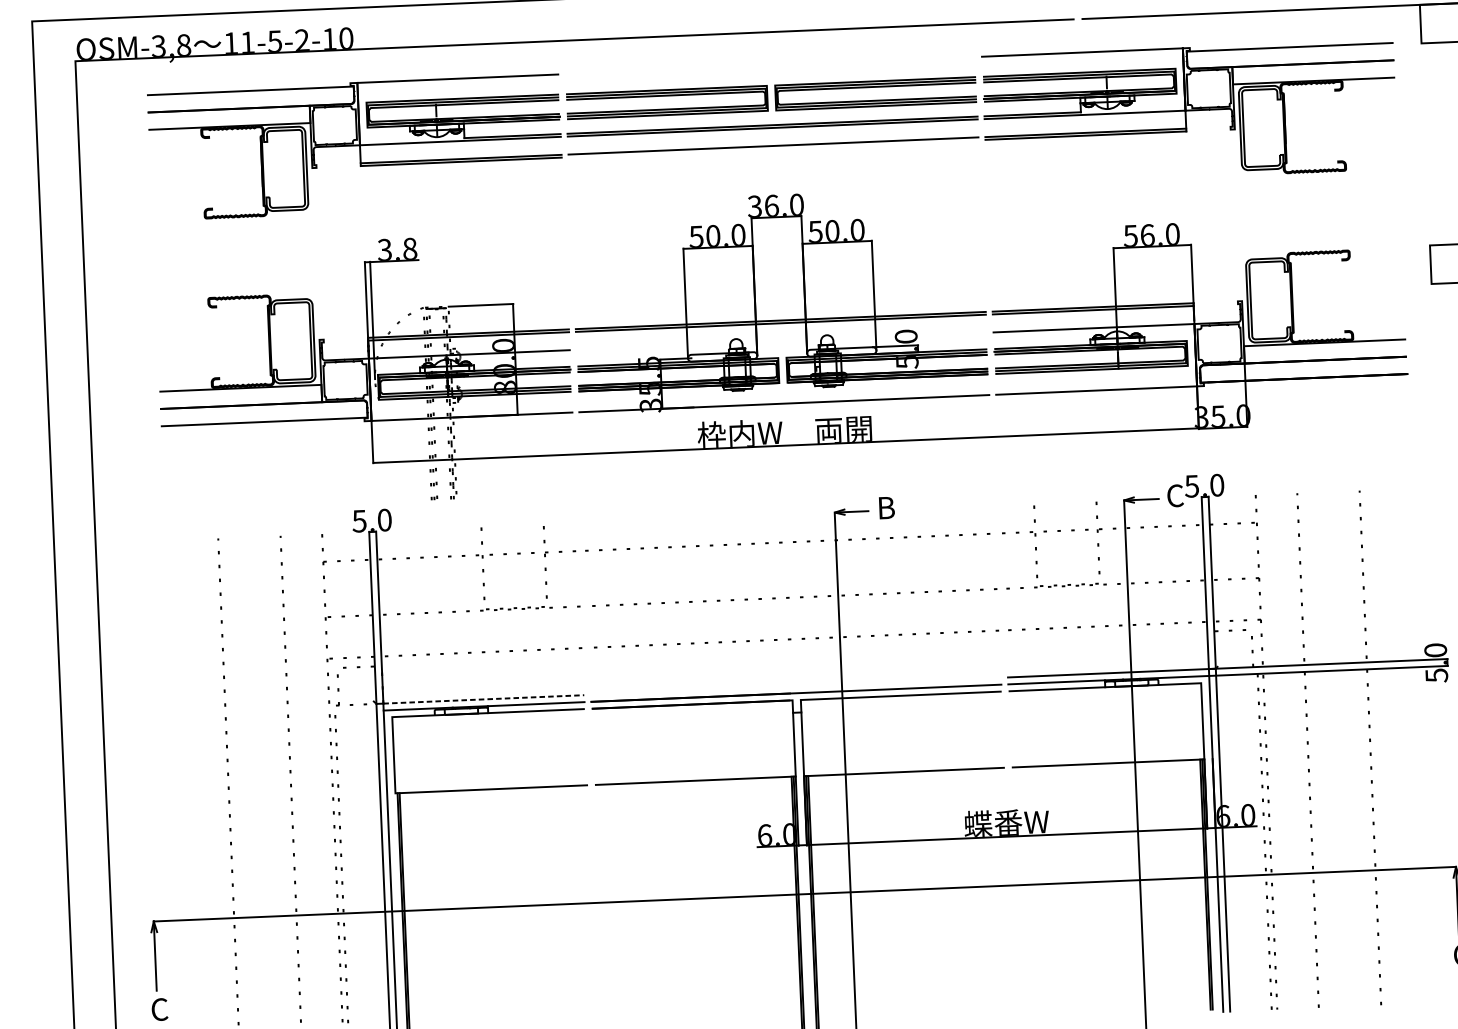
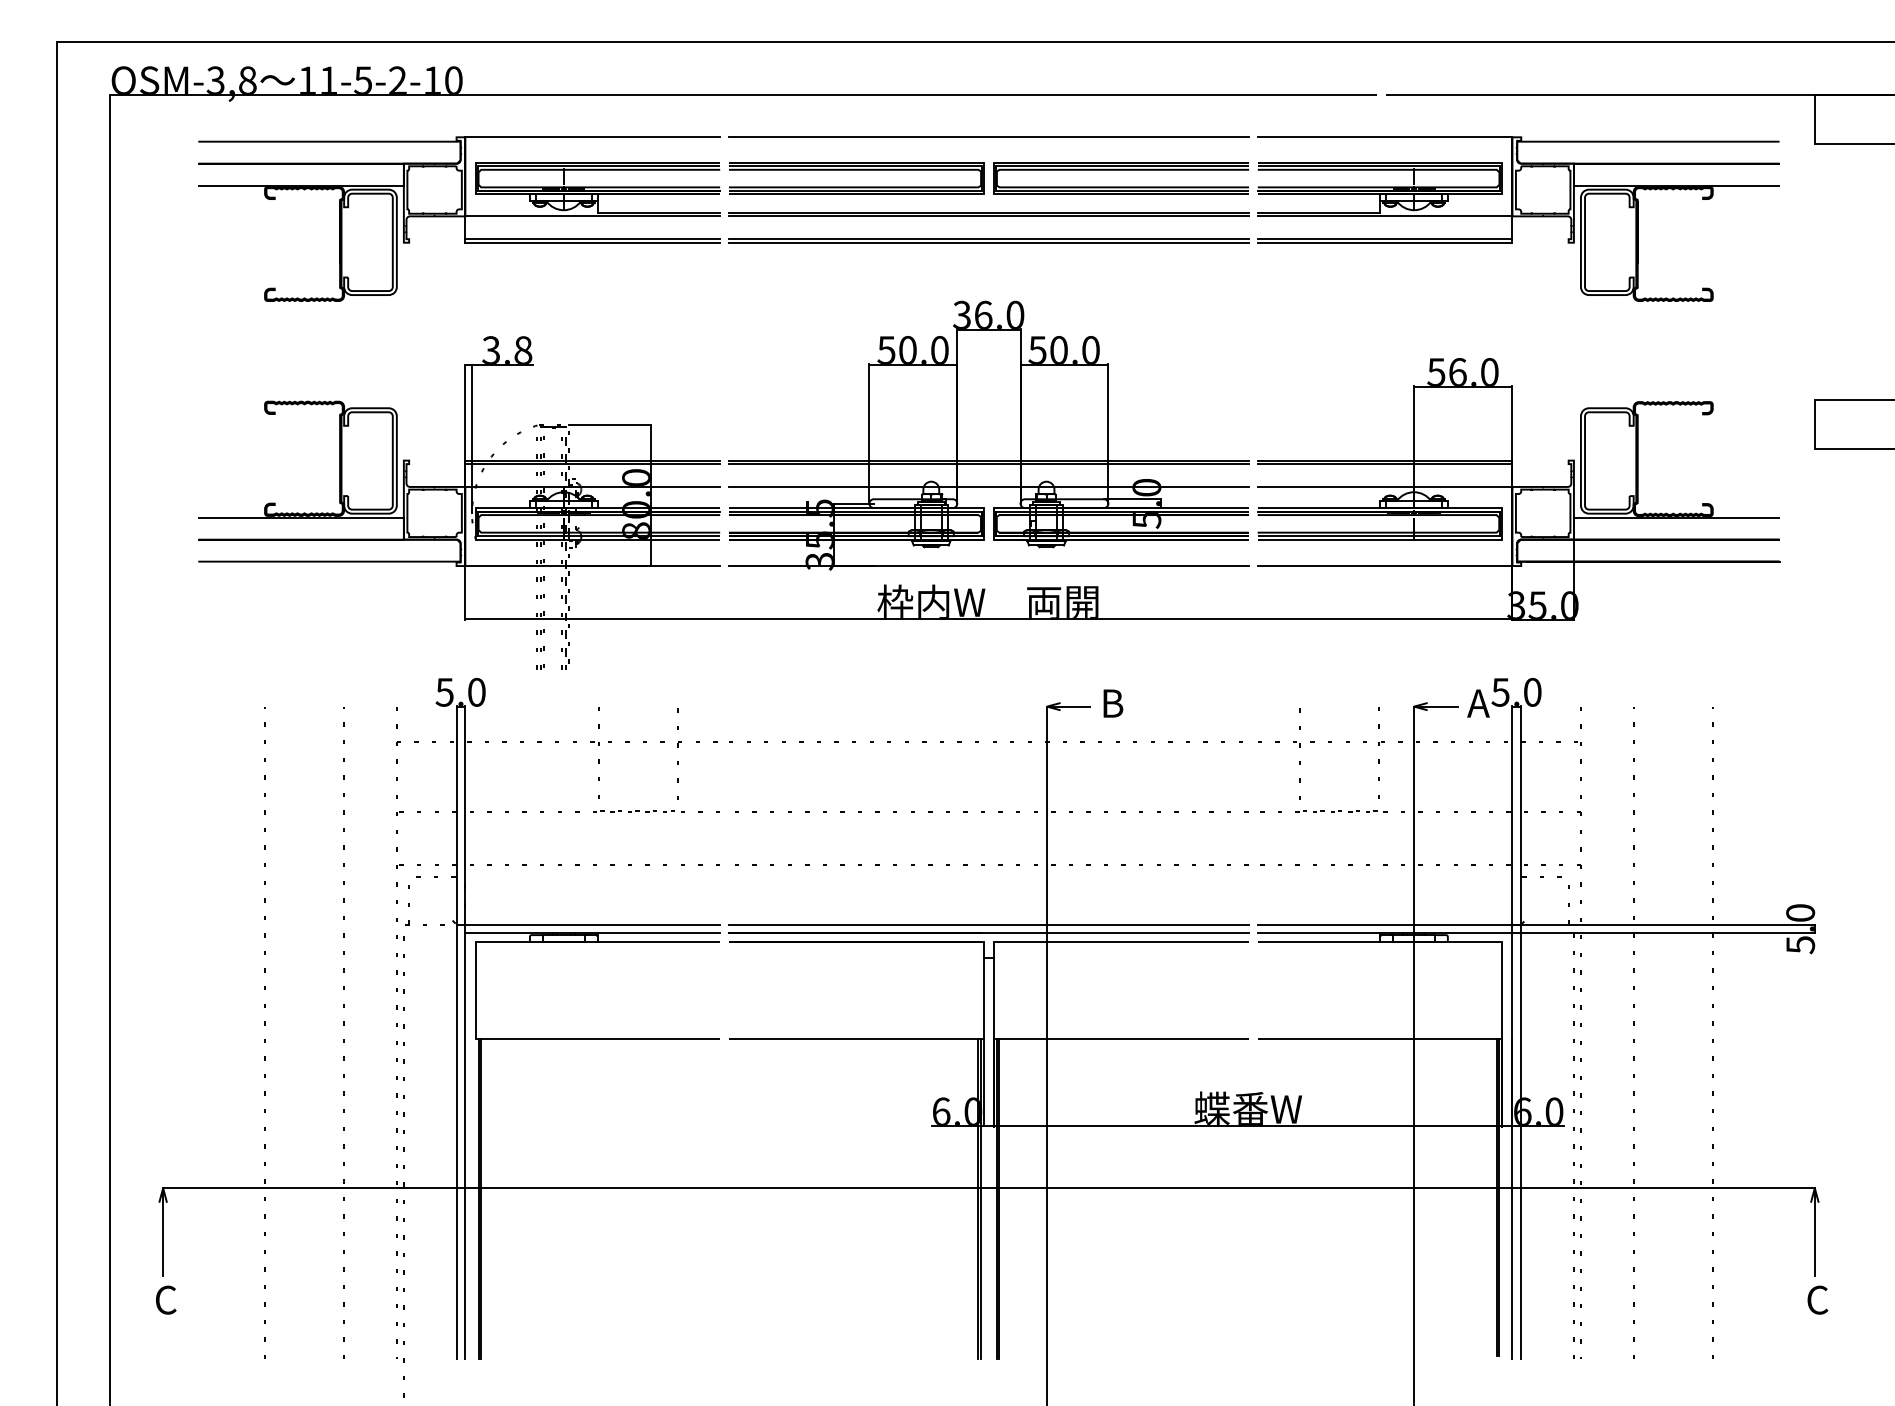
line: (769, 65) -> (988, 137), added
line: (773, 148) -> (988, 242), added
line: (781, 340) -> (988, 486), added
text: (1174, 495) -> (1478, 703), C -> A
line: (795, 686) -> (988, 924), added
line: (484, 699) -> (593, 924), dashed -> solid

